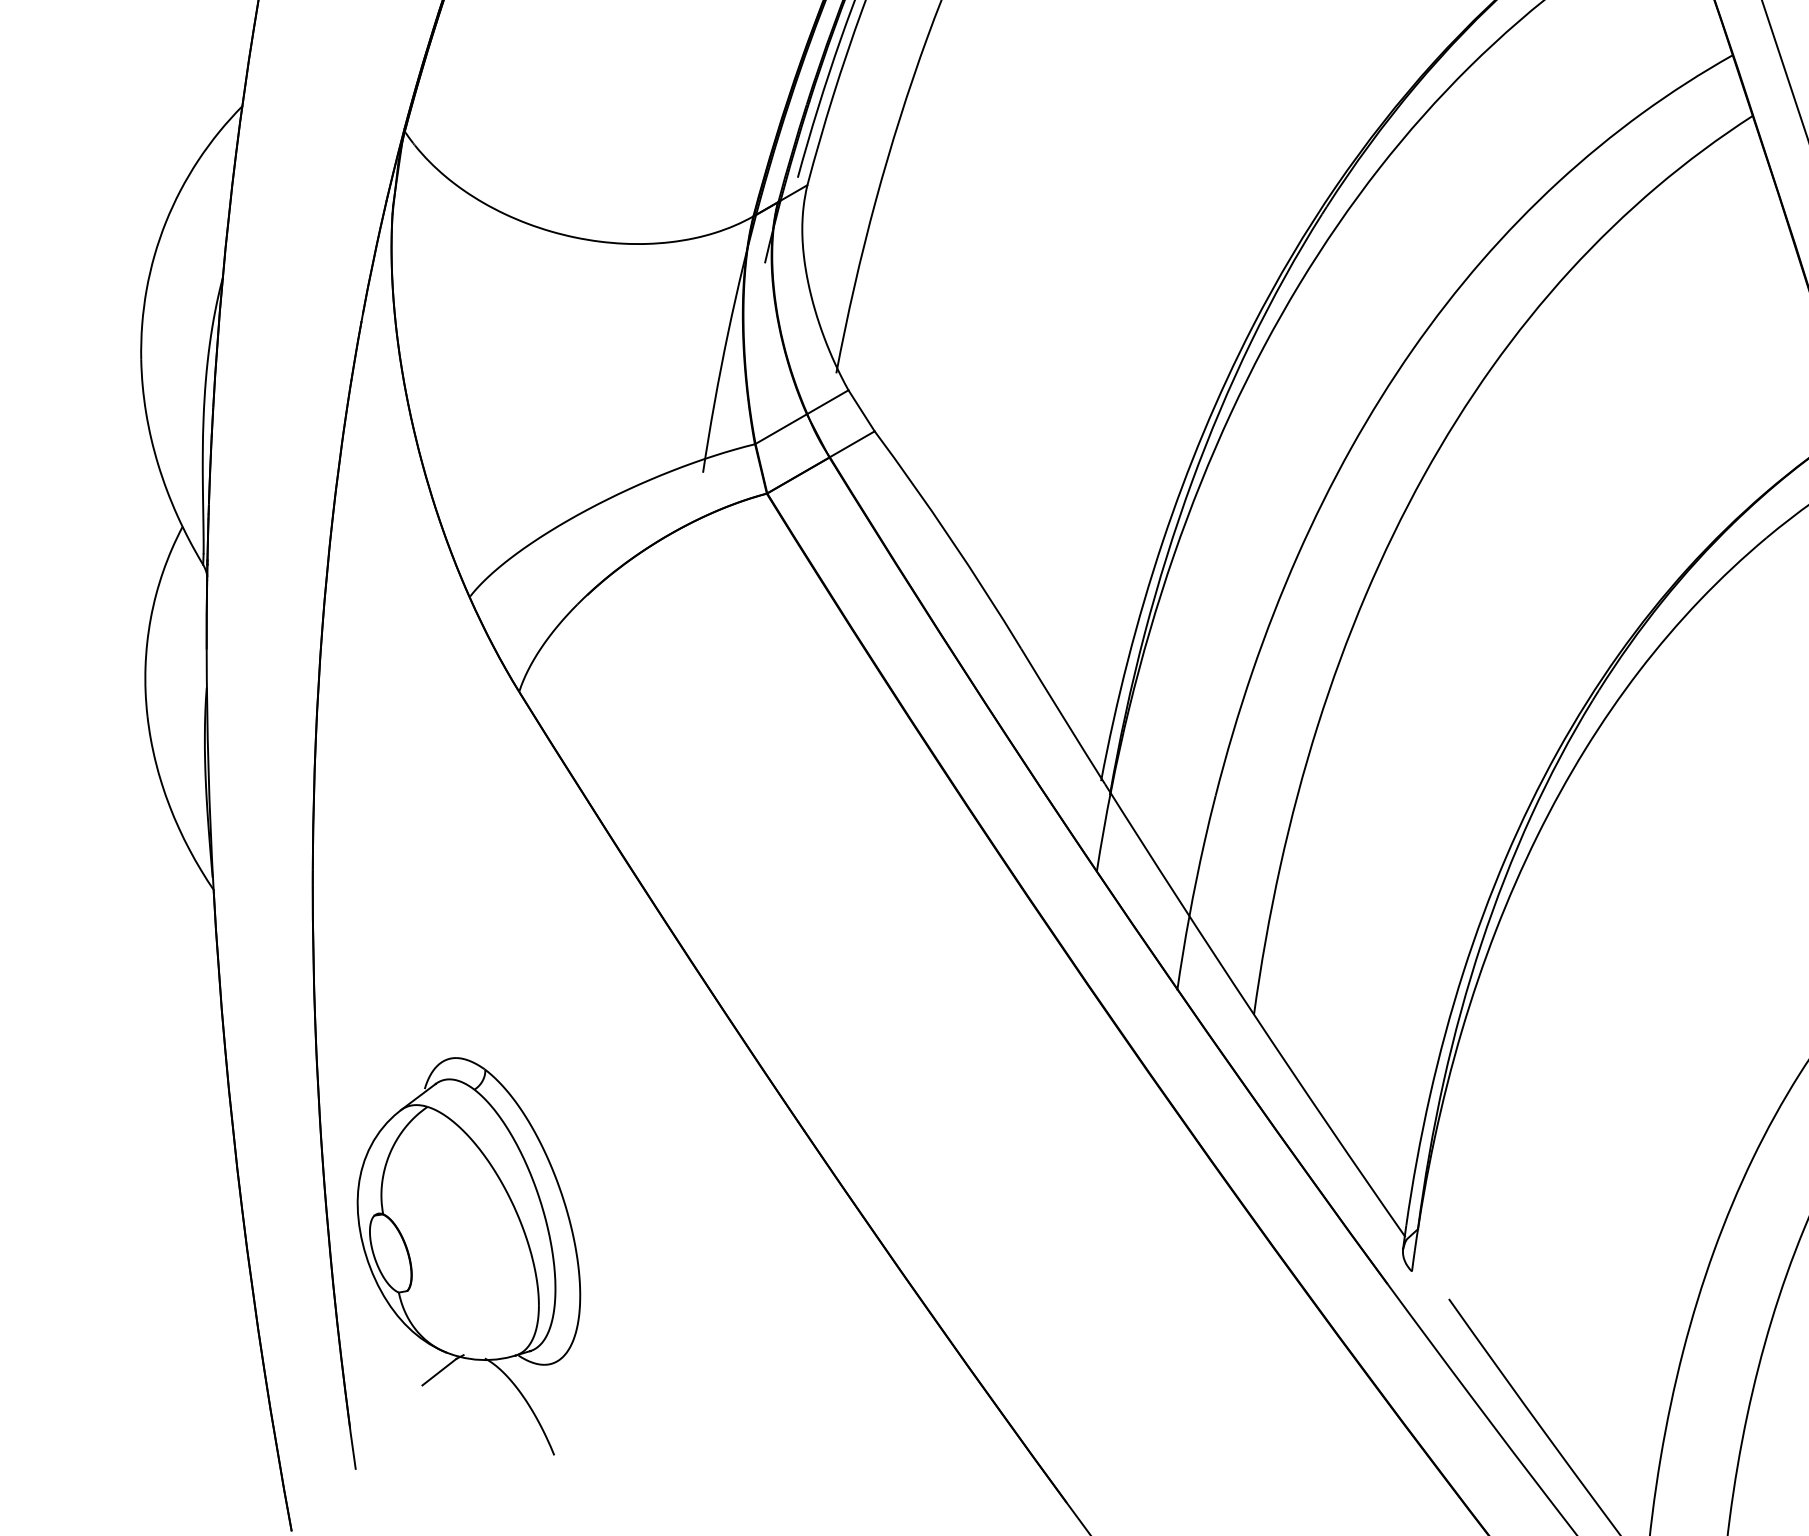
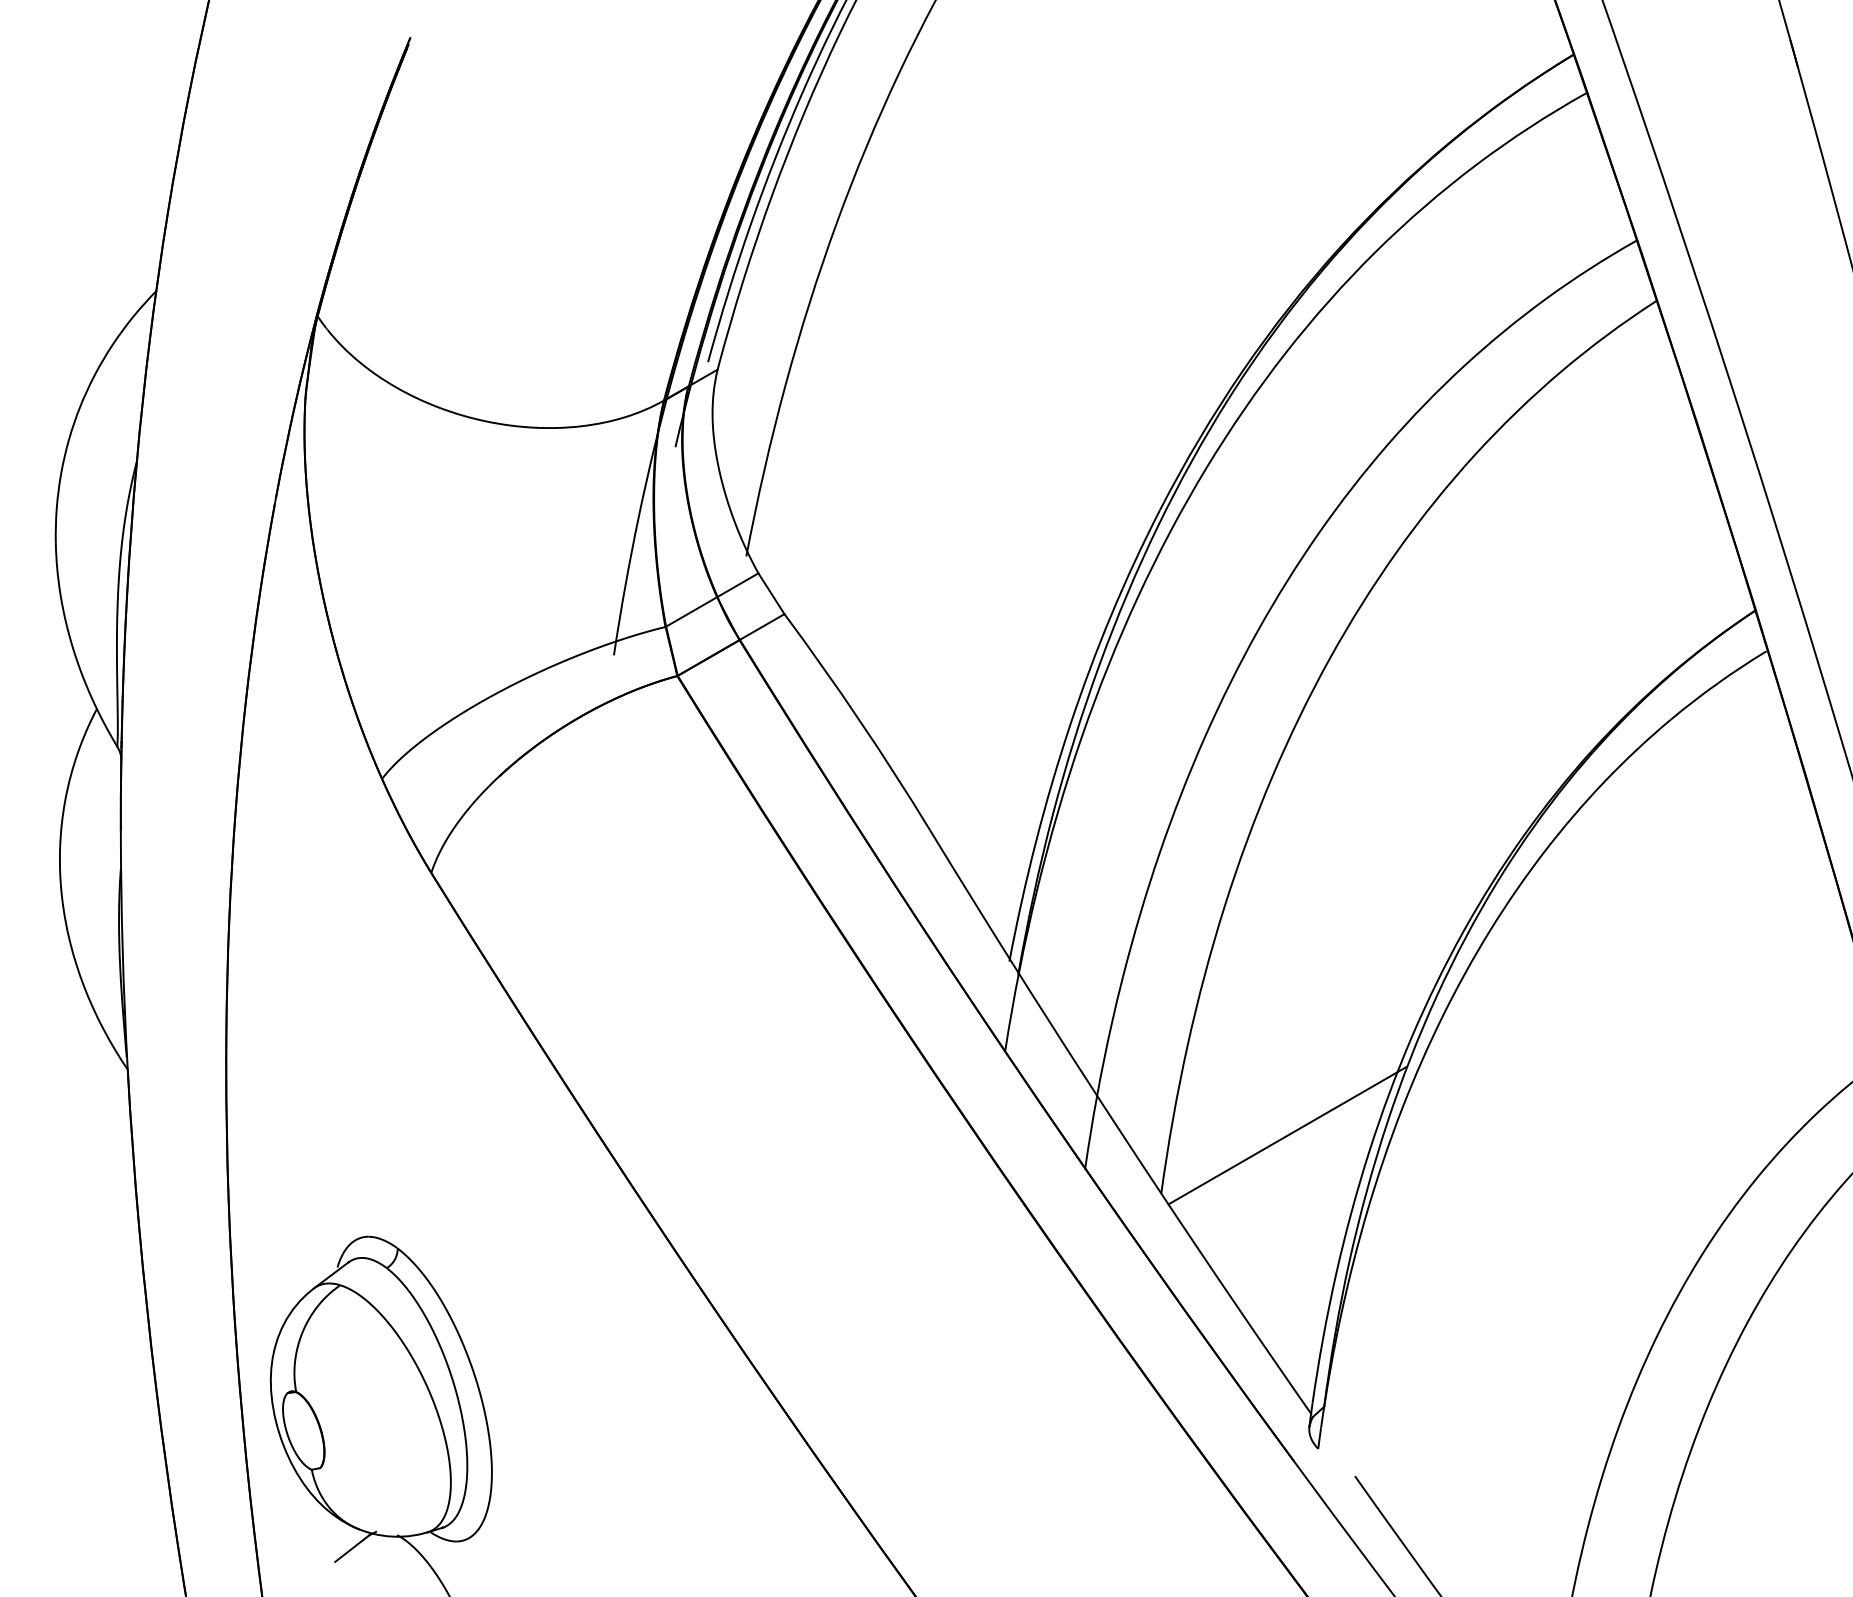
line: (1381, 956) -> (1287, 1135), added

